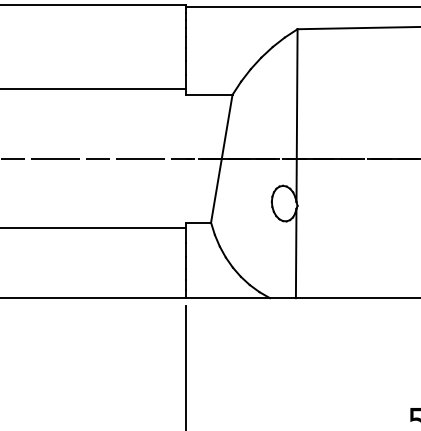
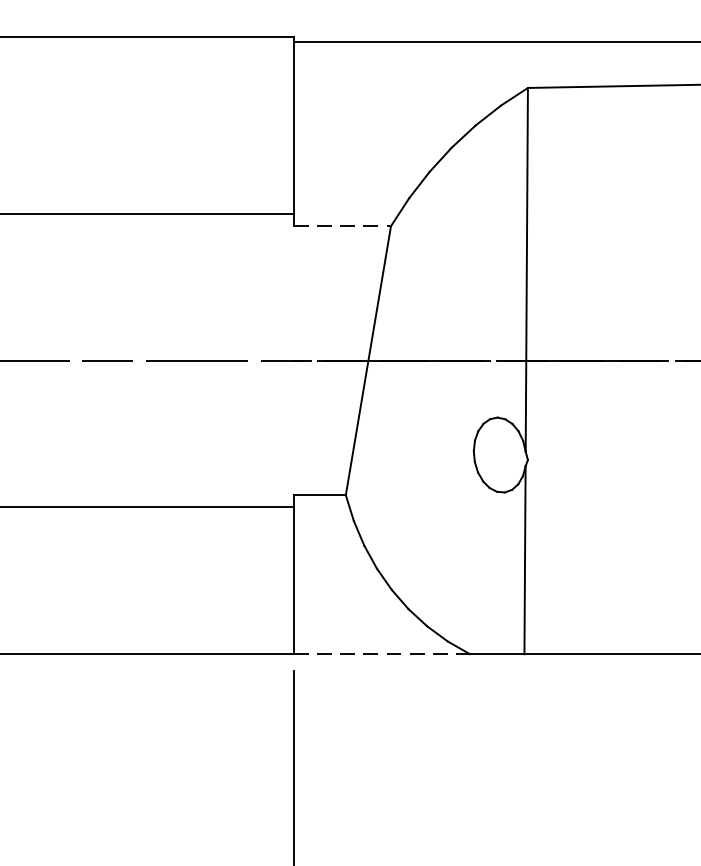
line: (209, 94) -> (342, 225), solid -> dashed
line: (228, 298) -> (382, 654), solid -> dashed

